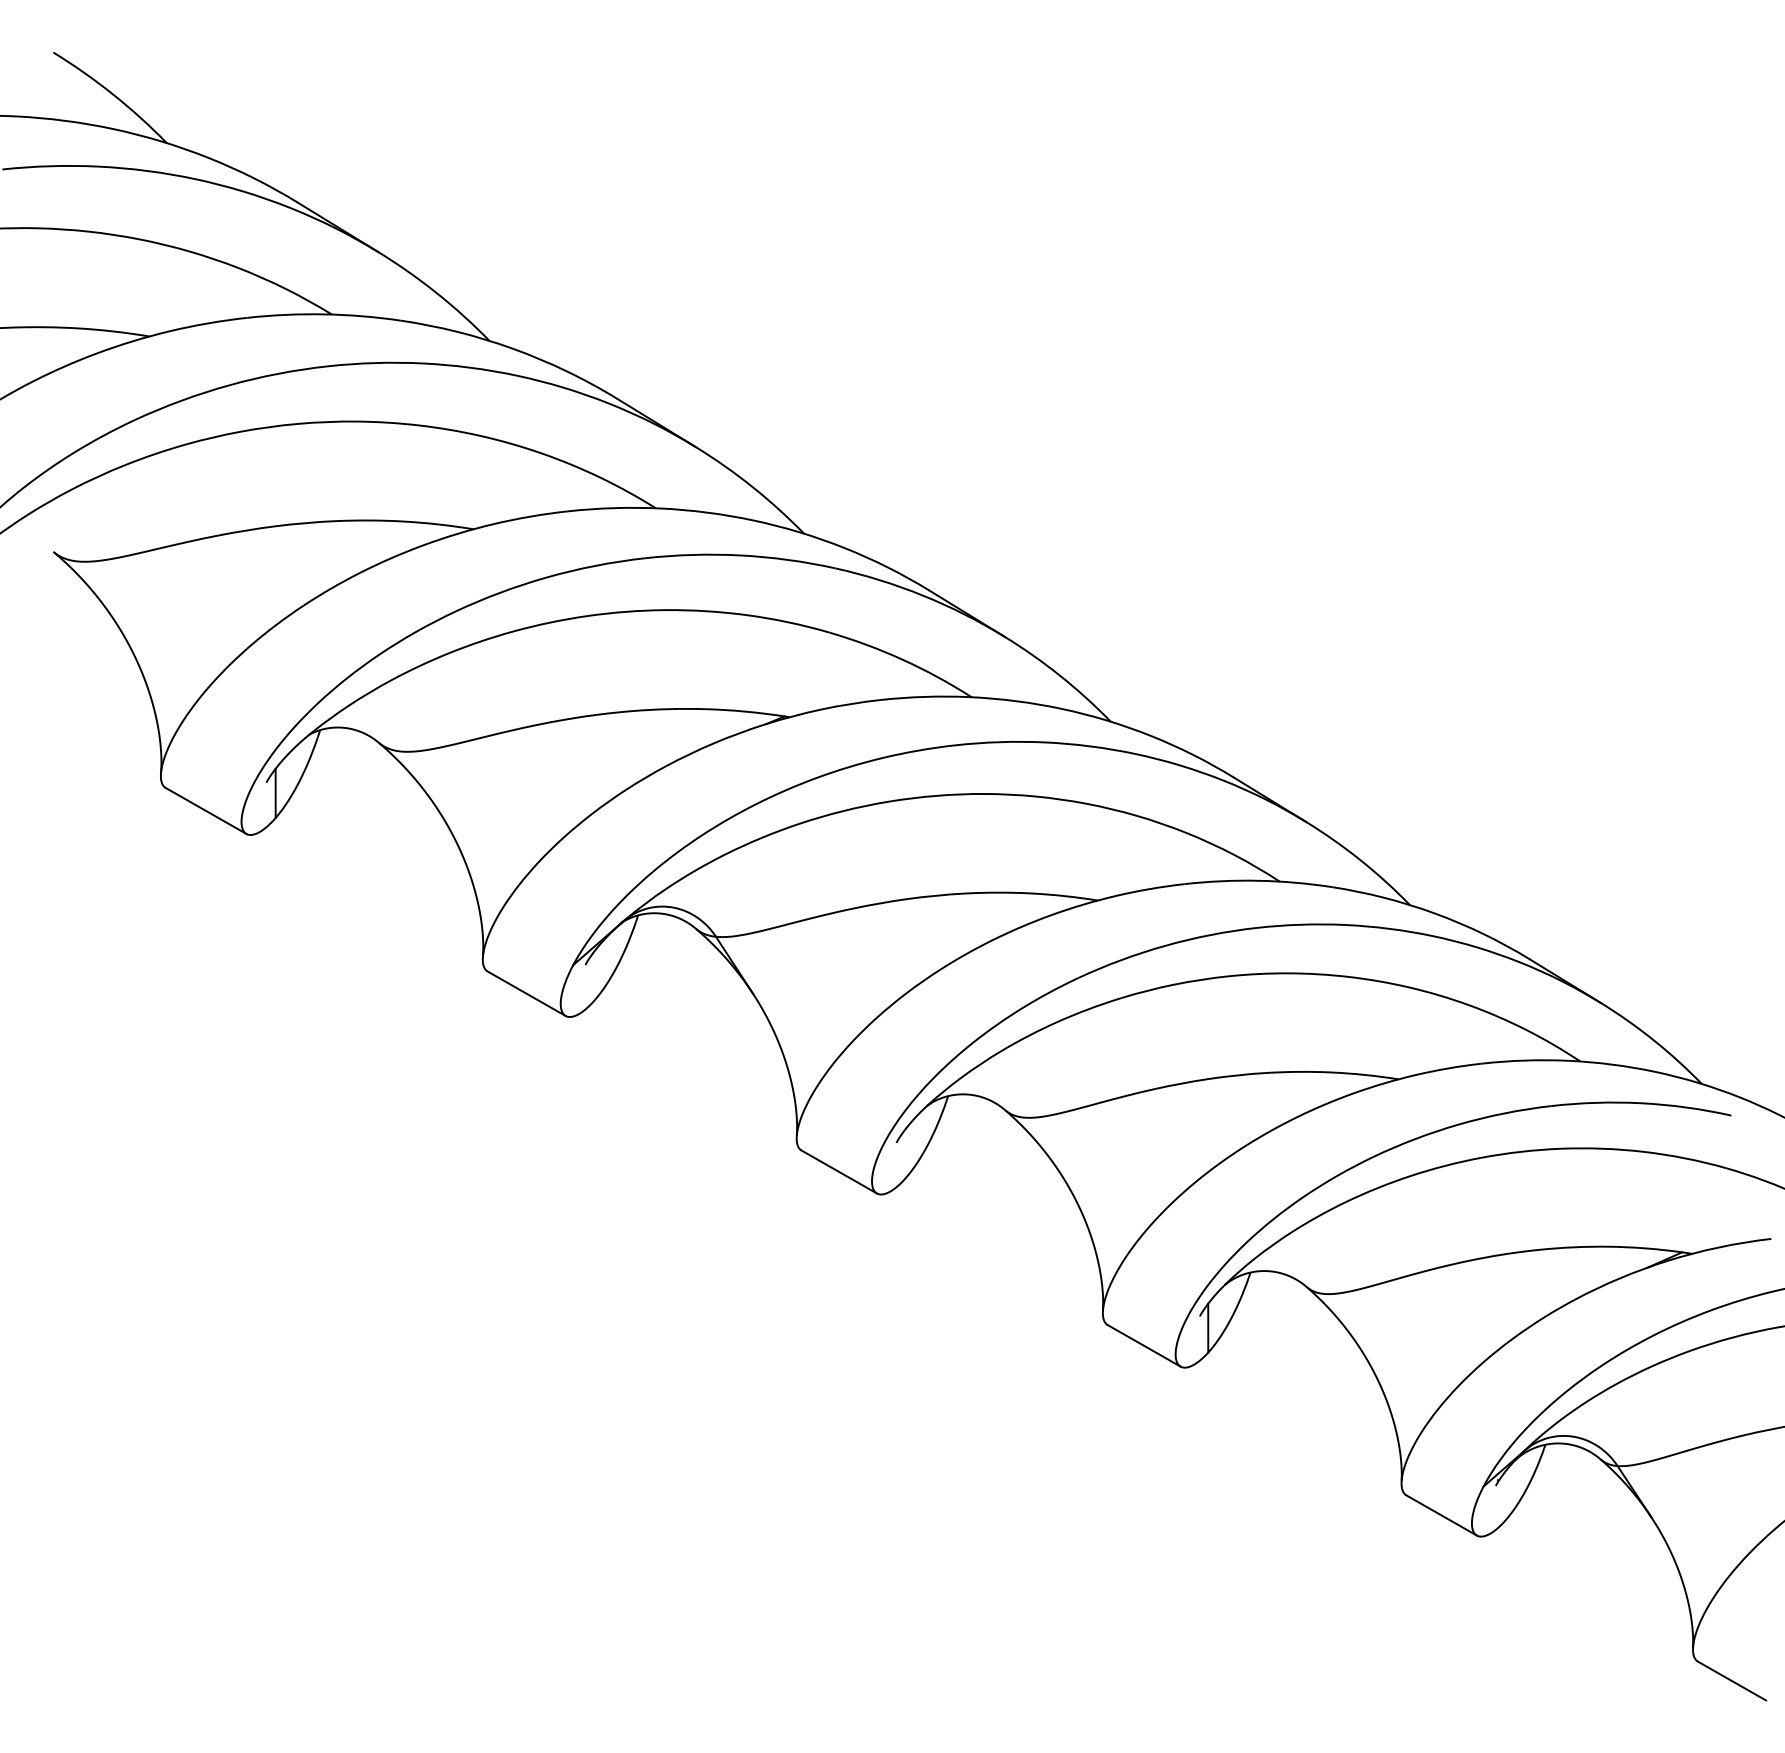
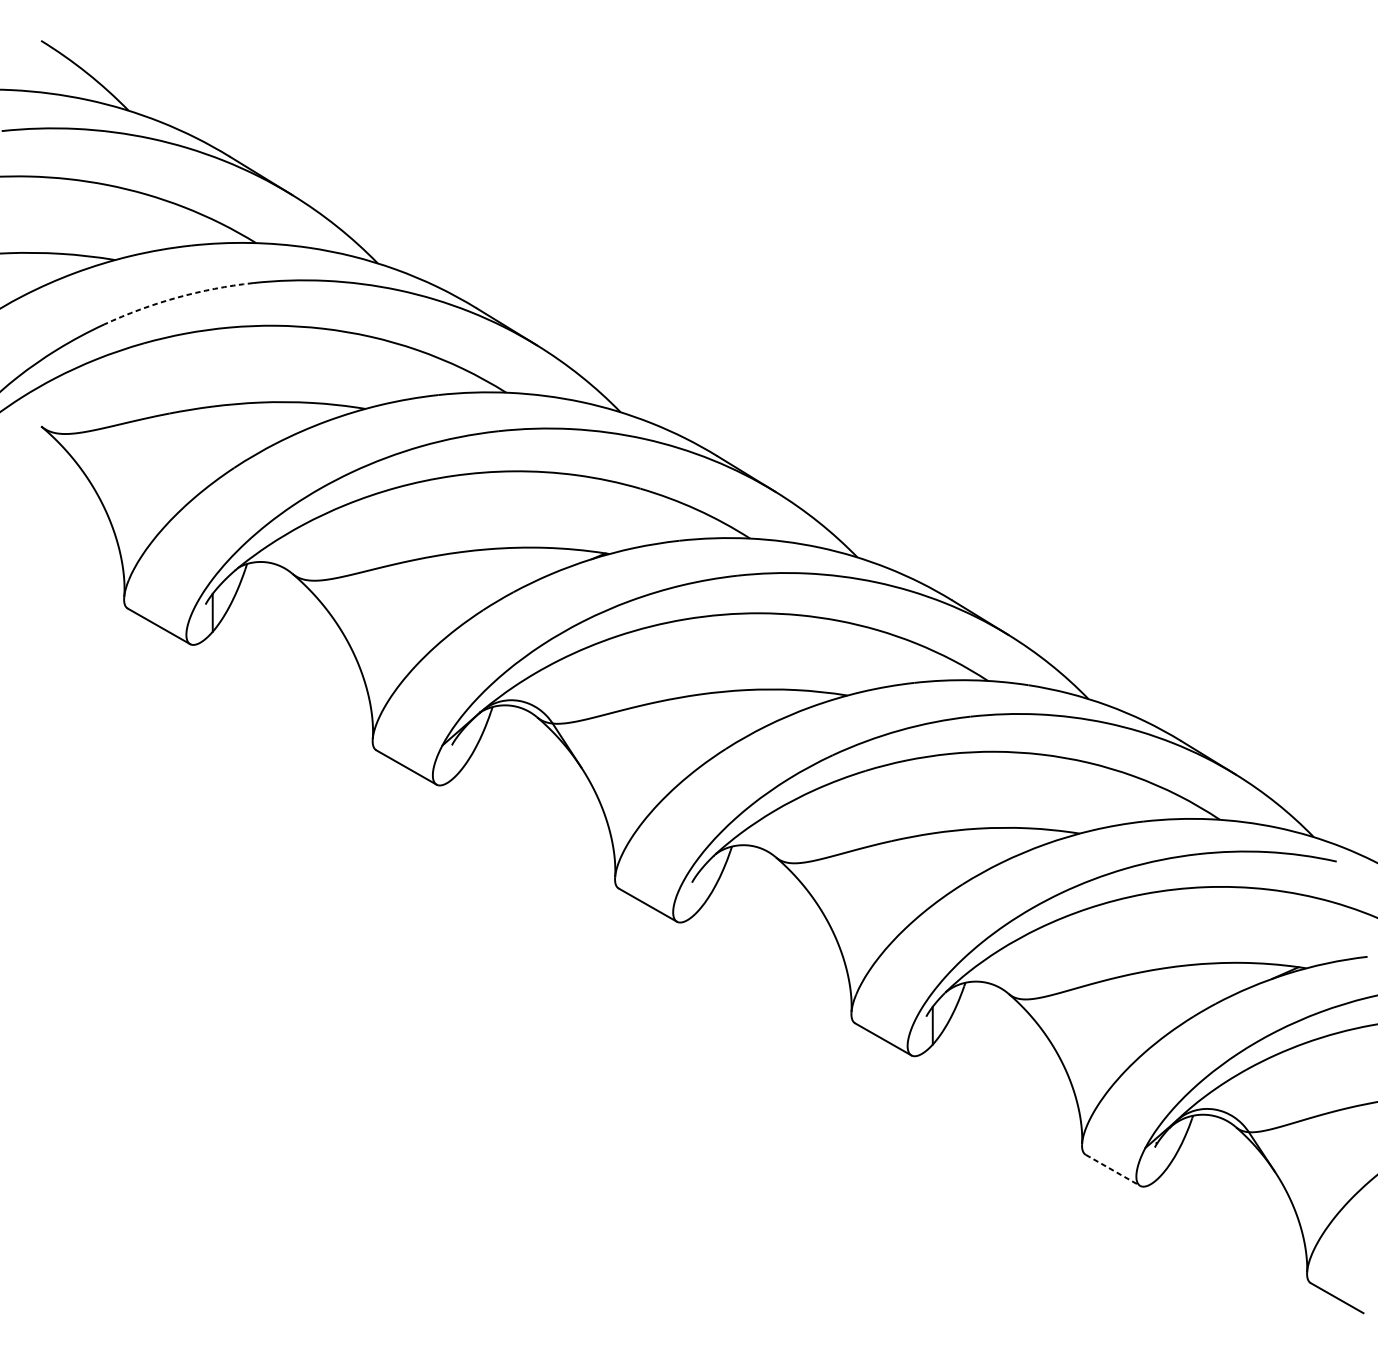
arc: (229, 385) -> (177, 297), solid -> dashed
line: (1441, 1515) -> (1112, 1170), solid -> dashed

